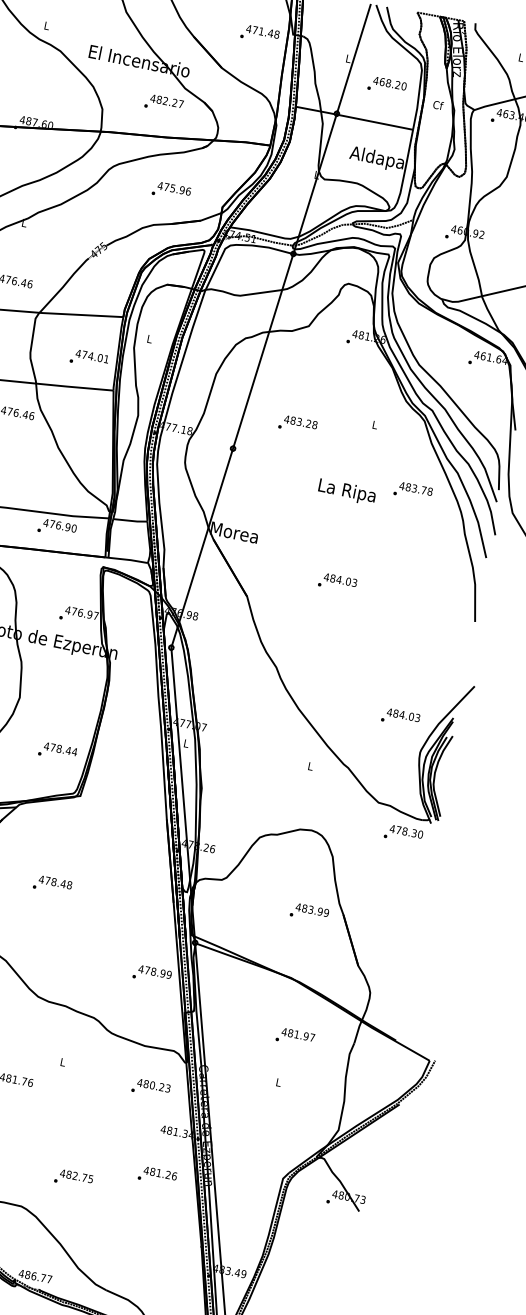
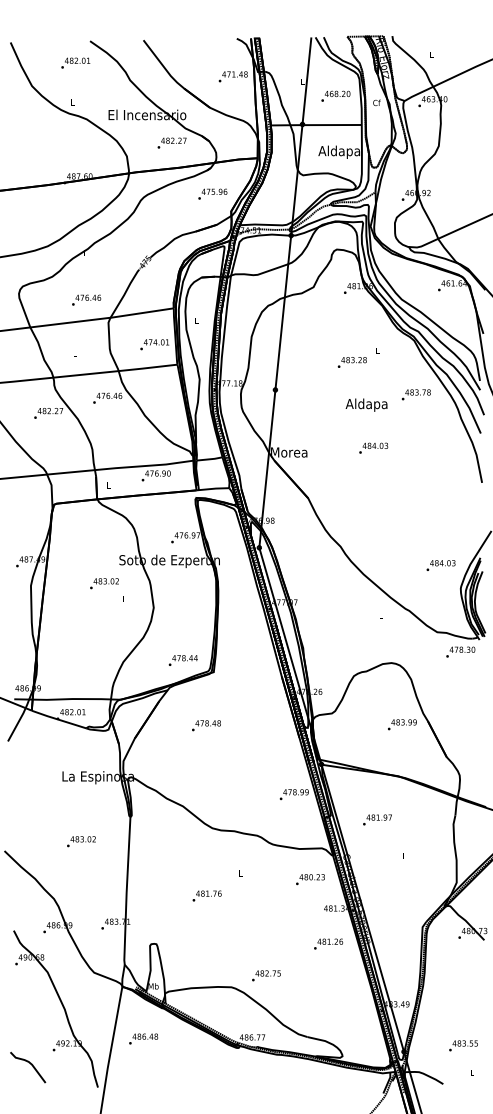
text: (171, 190) -> (212, 193), moved
text: (296, 424) -> (351, 362), moved
text: (346, 490) -> (366, 404), La Ripa -> Aldapa
text: (337, 581) -> (373, 447), moved
text: (56, 751) -> (182, 660), moved
text: (52, 884) -> (206, 725), moved
text: (295, 1036) -> (377, 819), moved
text: (73, 1178) -> (266, 975), moved

